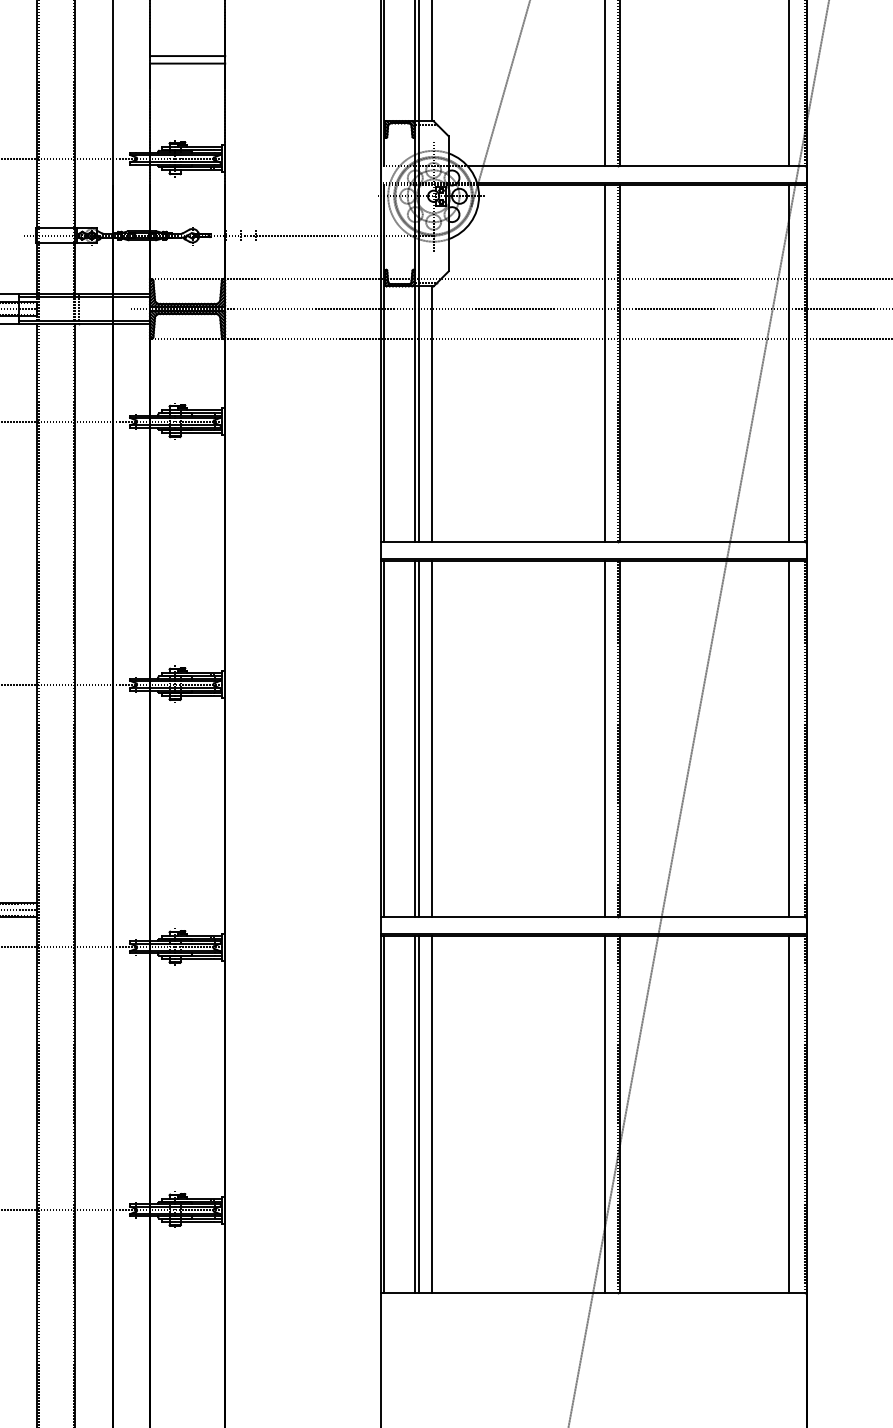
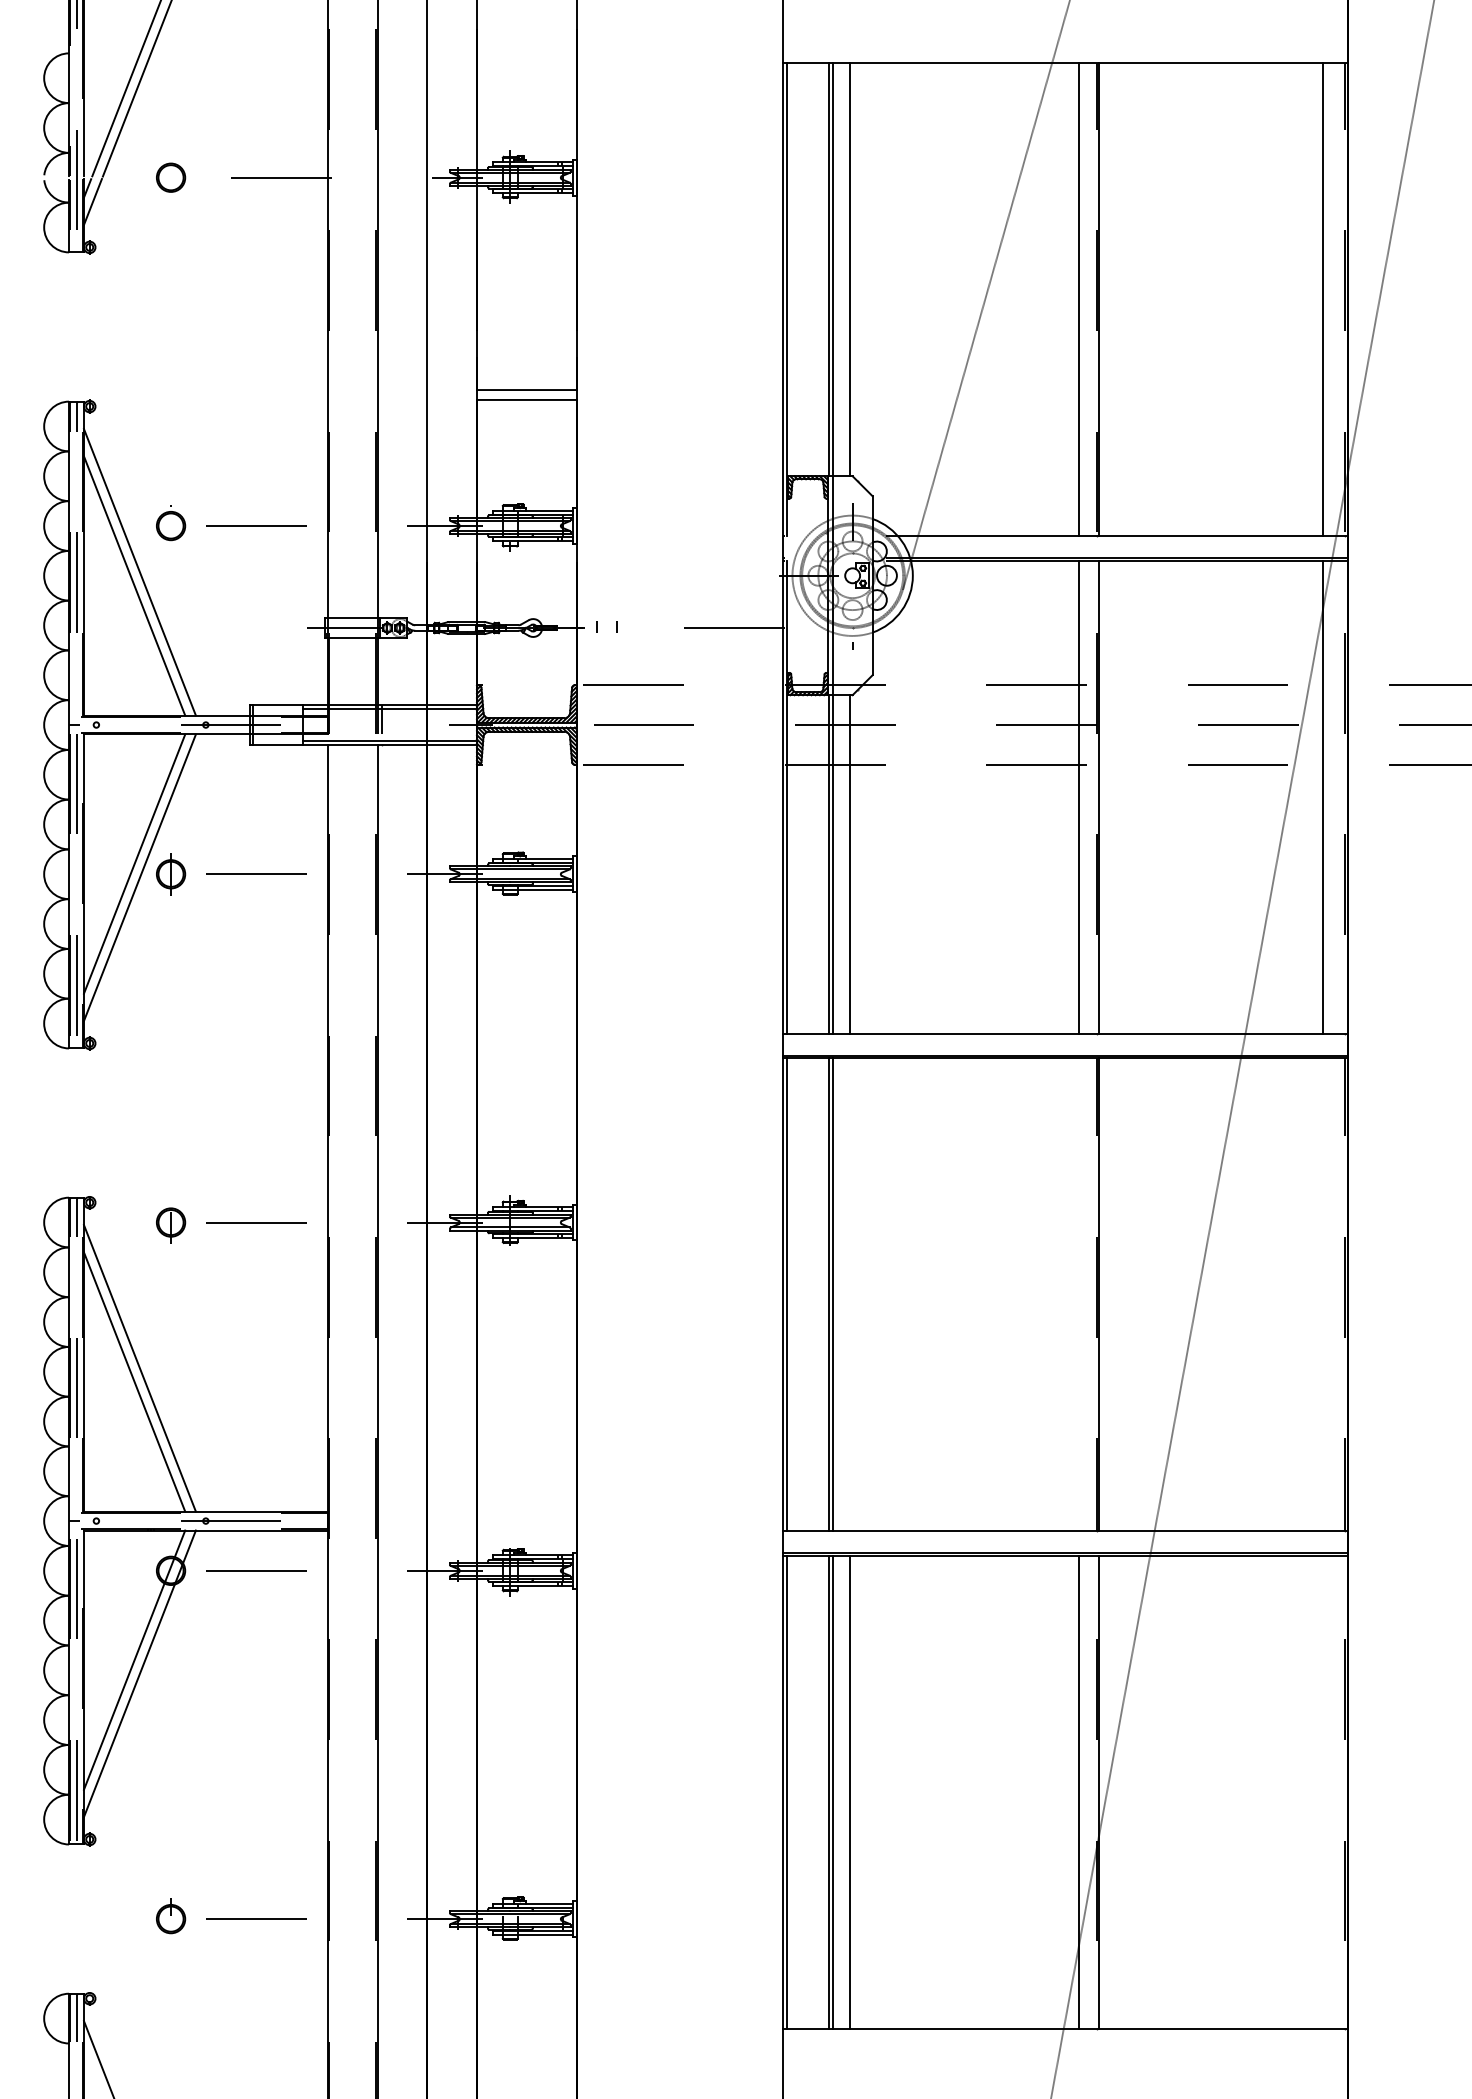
line: (432, 738) -> (850, 1294), removed
line: (604, 738) -> (1079, 1294), removed
line: (788, 738) -> (1322, 1294), removed
line: (788, 1114) -> (1322, 1791), removed

